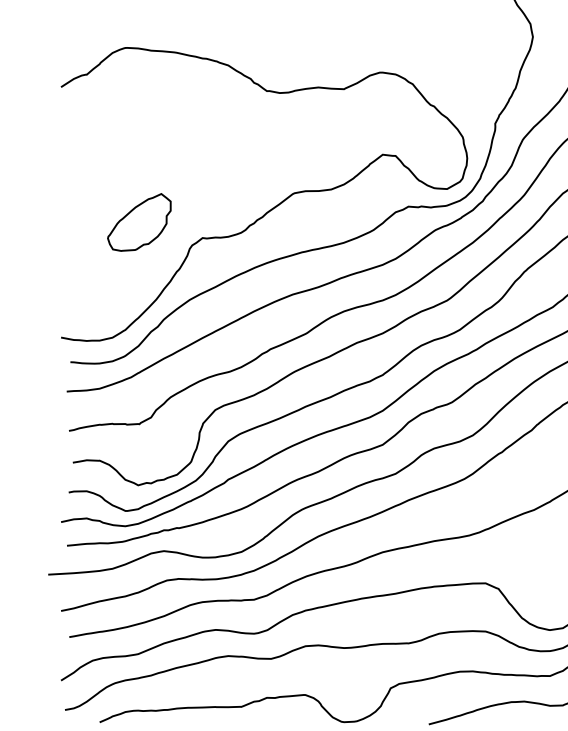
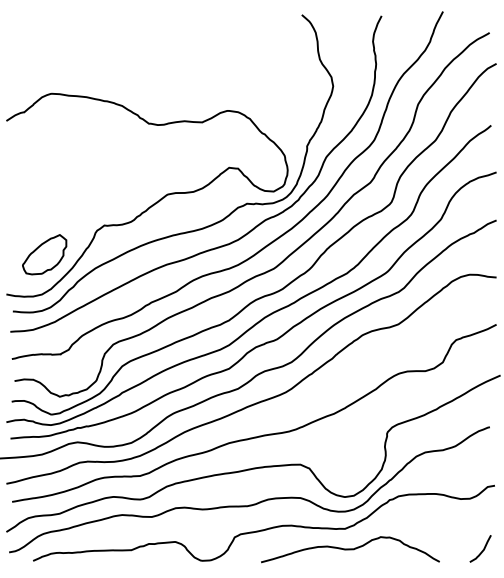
part: (139, 222) -> (44, 254), moved

